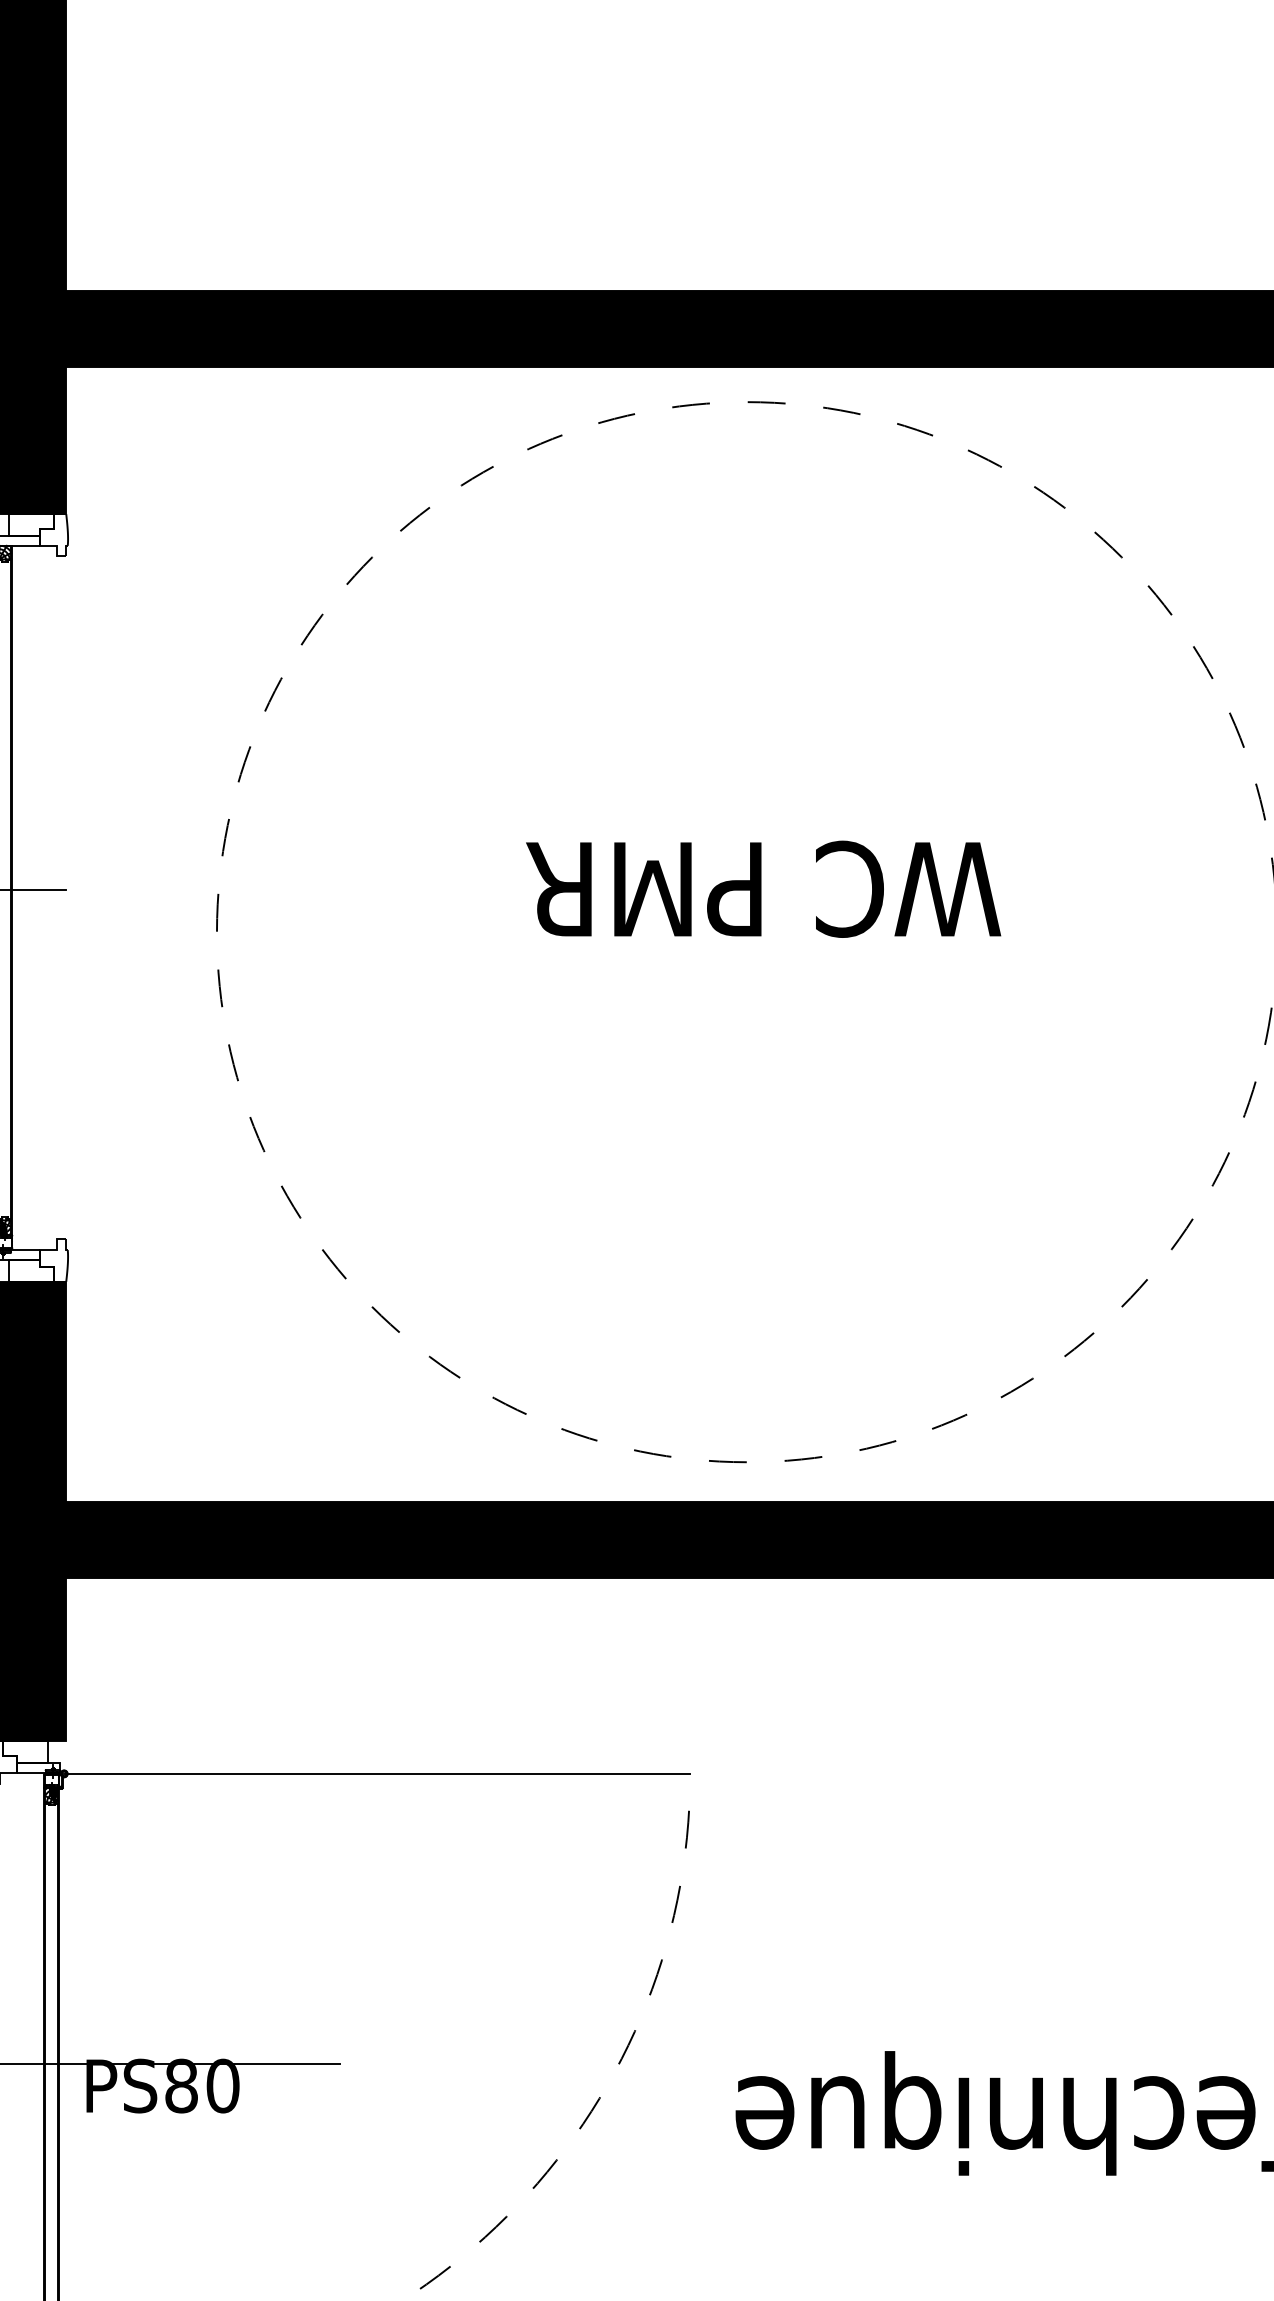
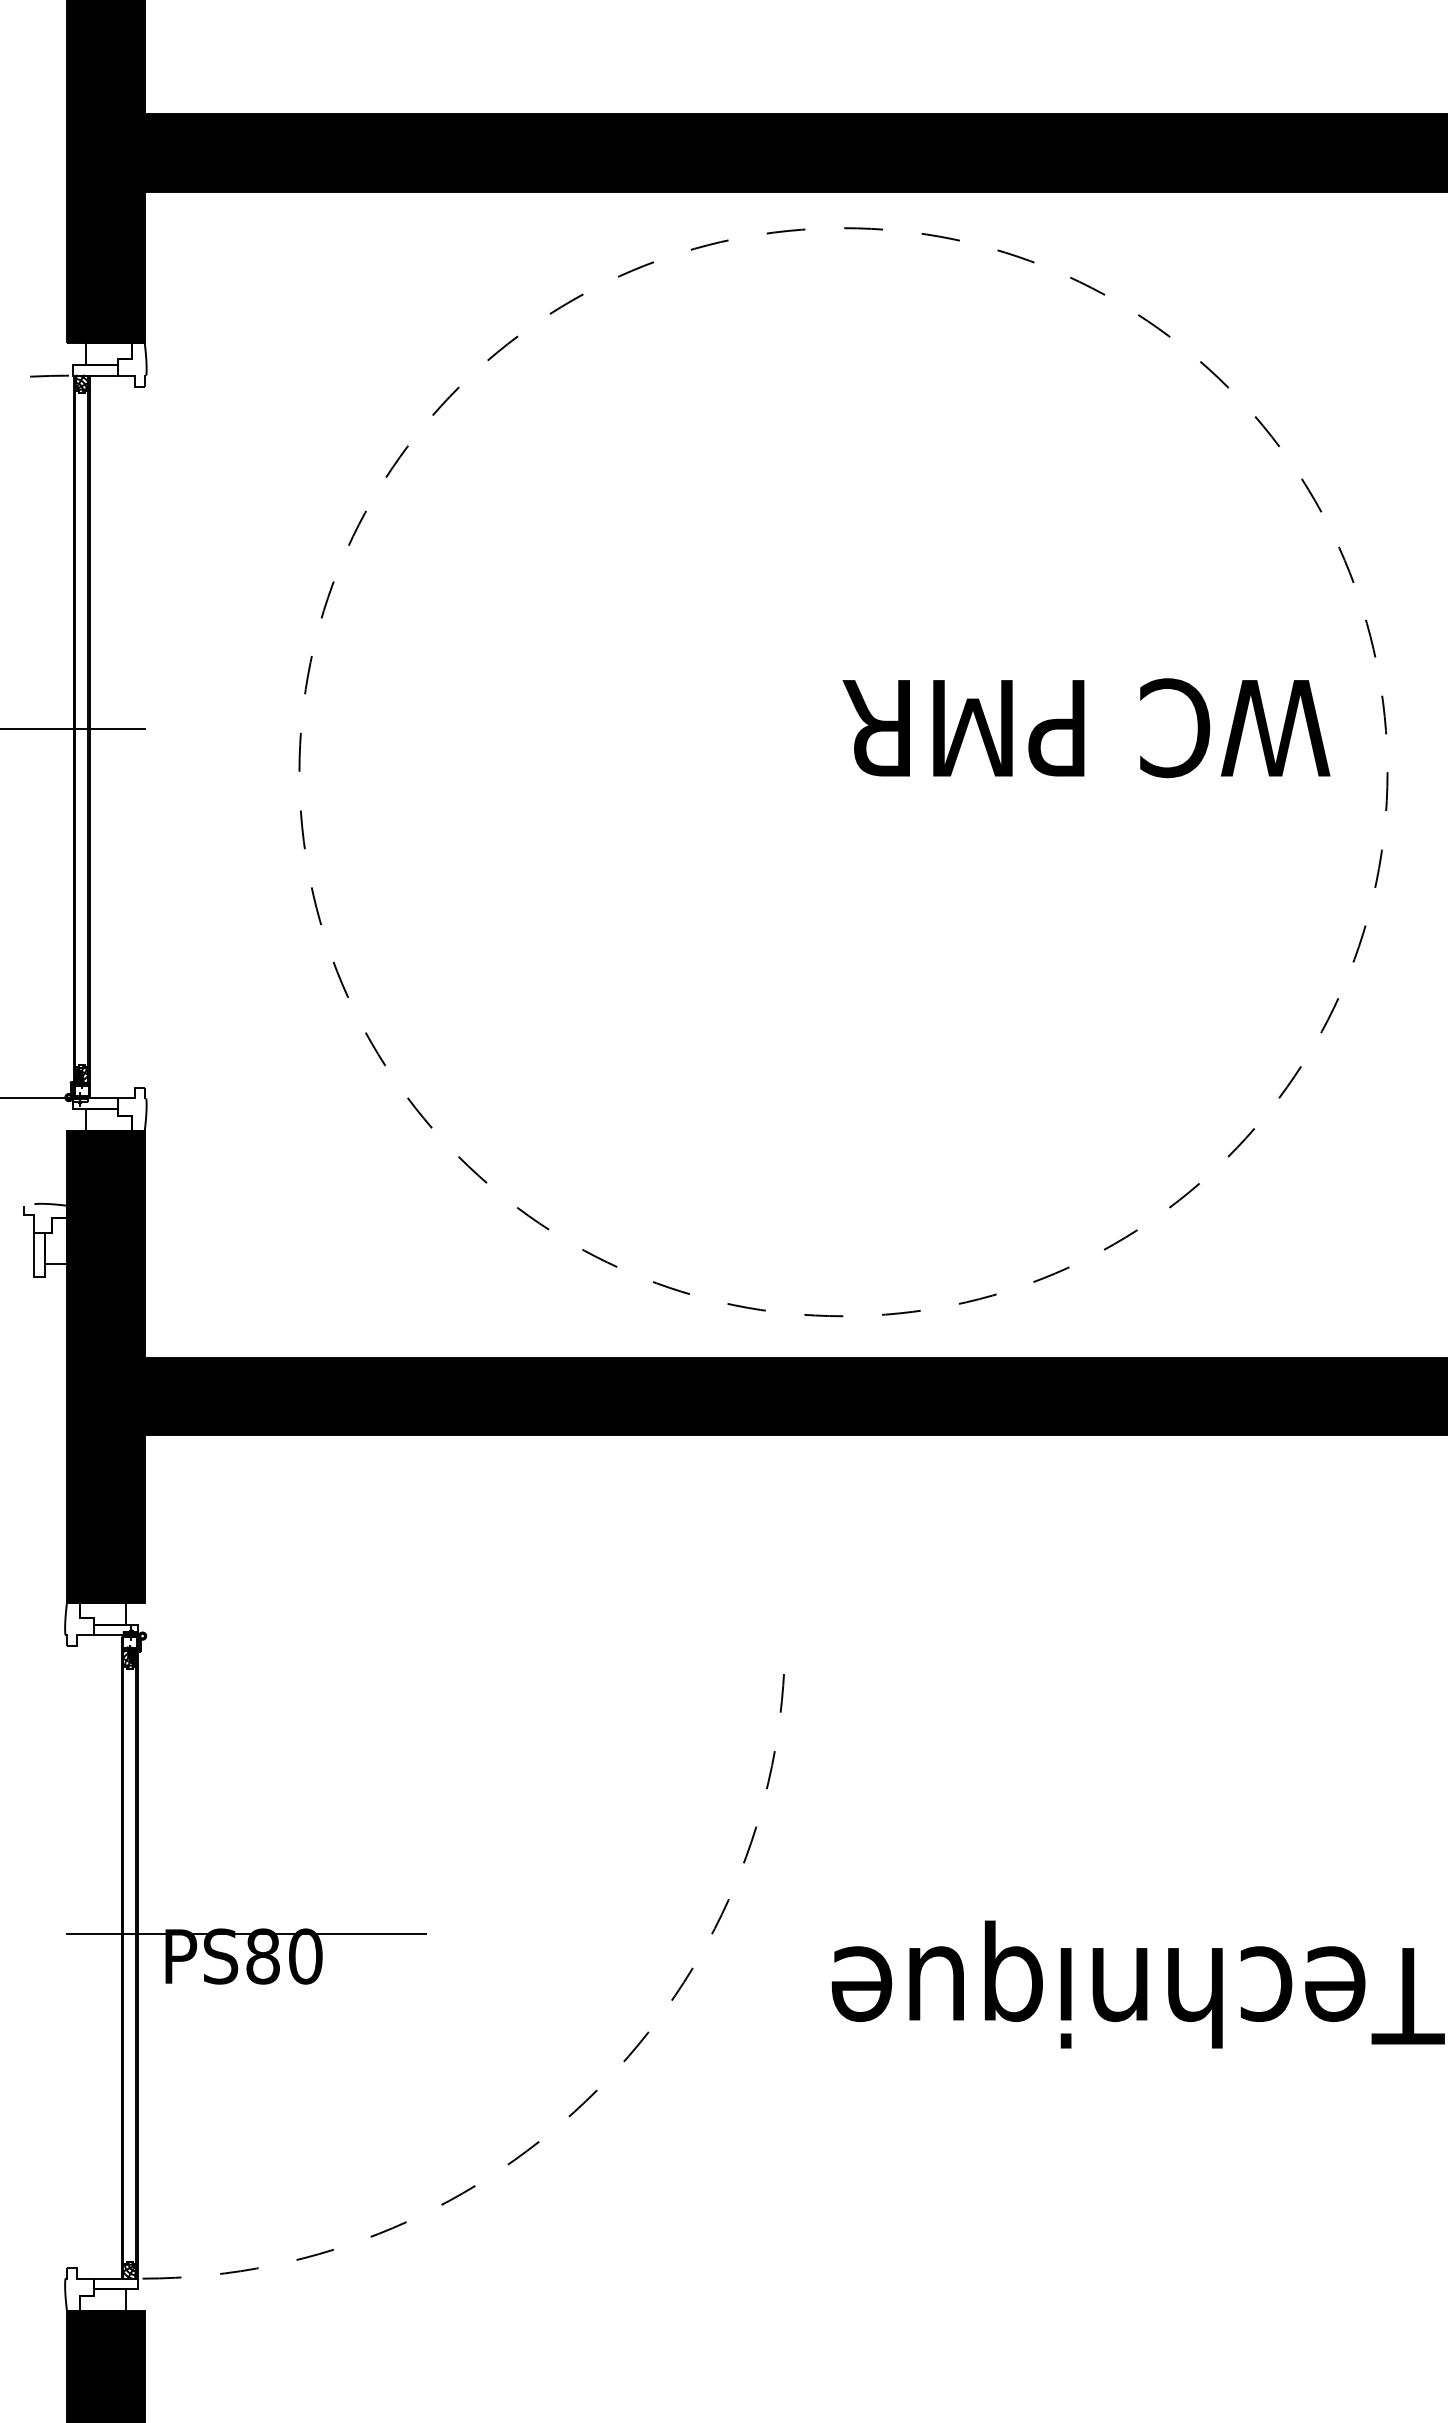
text: (763, 889) -> (1086, 728), moved
line: (376, 1774) -> (463, 1636), removed

